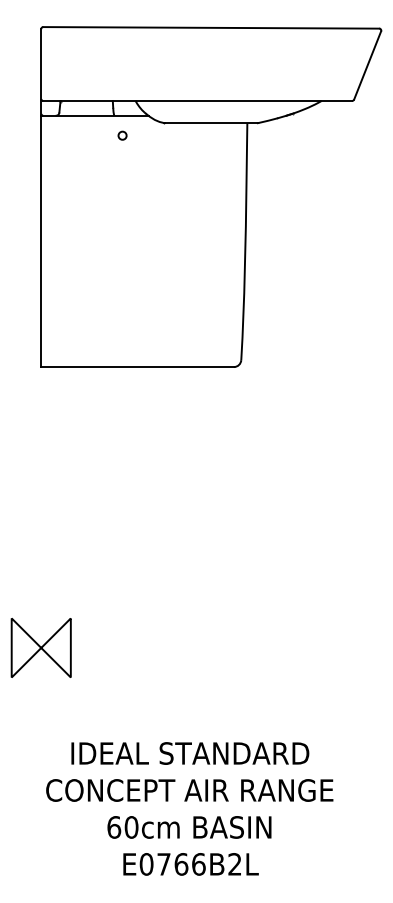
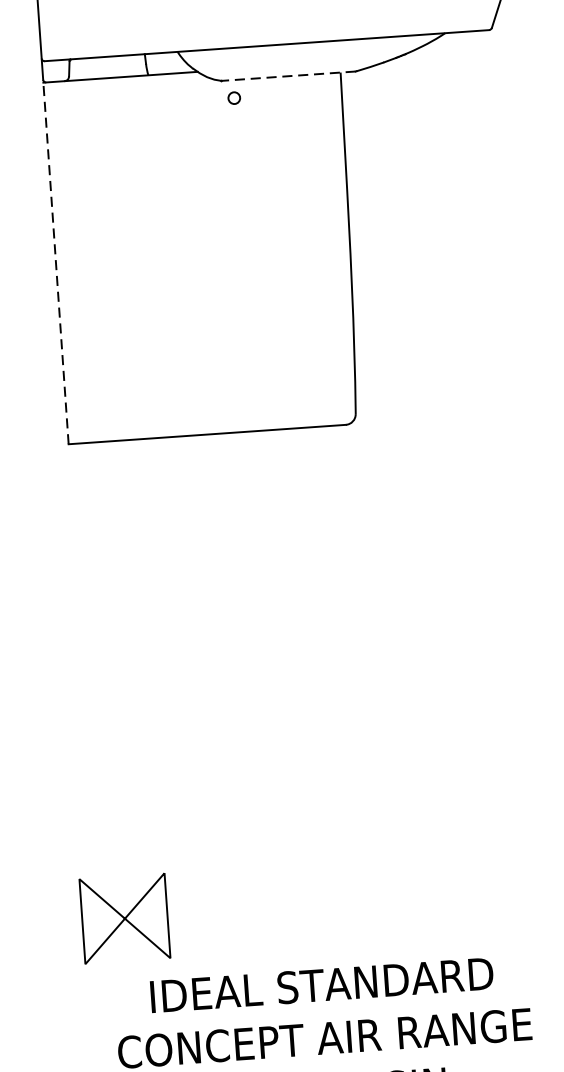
line: (211, 123) -> (289, 76), solid -> dashed
circle: (122, 135) -> (234, 97), moved
line: (41, 241) -> (56, 263), solid -> dashed
part: (40, 647) -> (123, 918), moved

